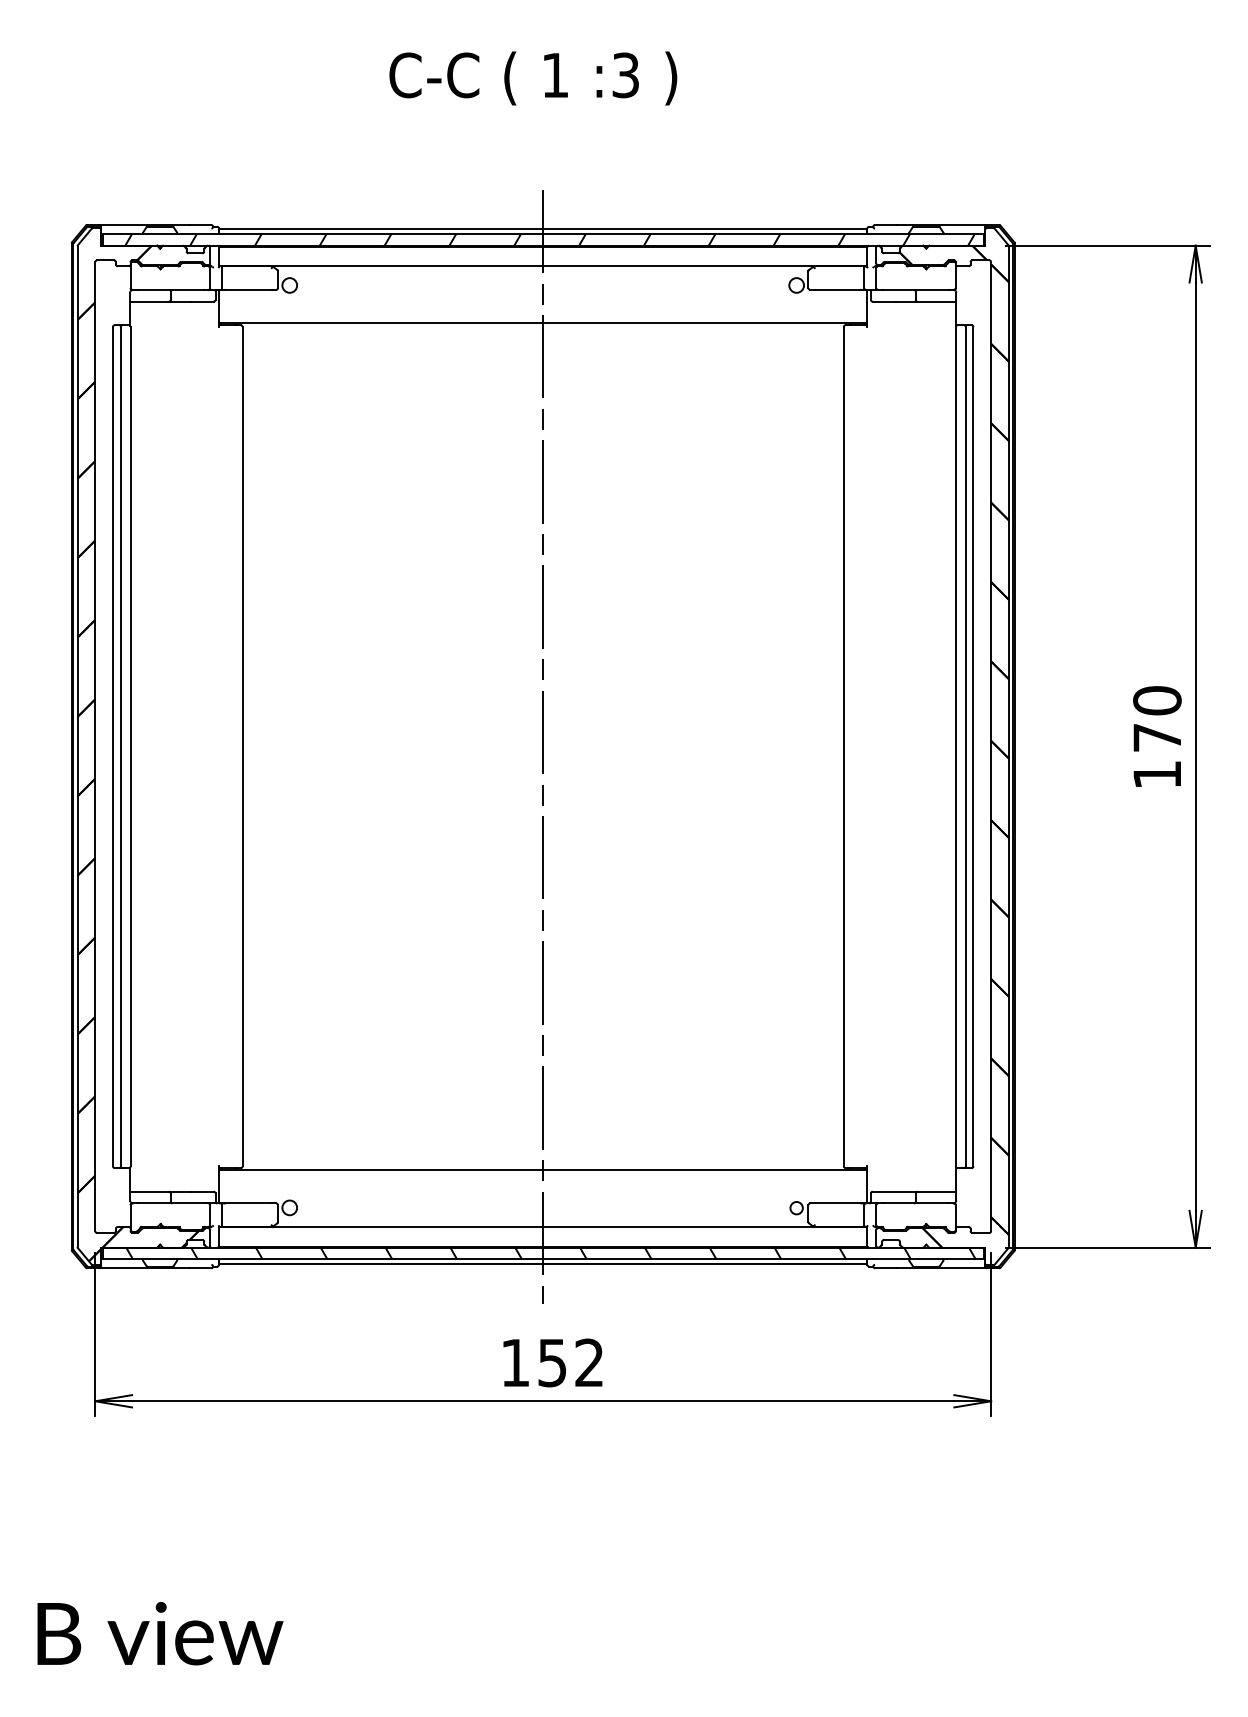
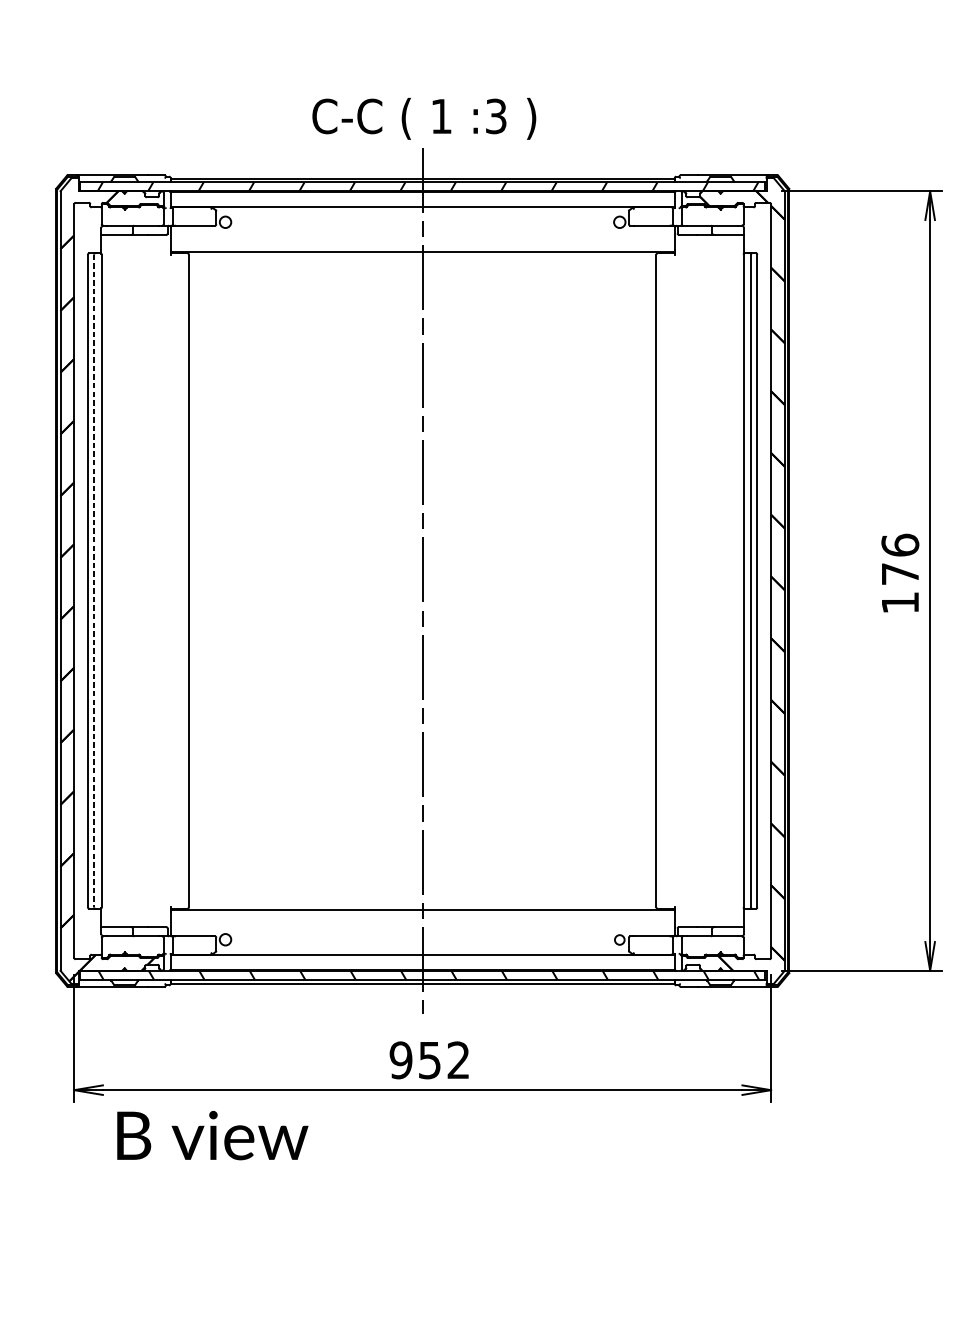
text: (533, 78) -> (424, 118), moved
text: (1157, 700) -> (900, 545), 170 -> 176
line: (120, 746) -> (93, 580), solid -> dashed
text: (514, 1362) -> (400, 1060), 152 -> 952
text: (160, 1633) -> (212, 1135), moved

